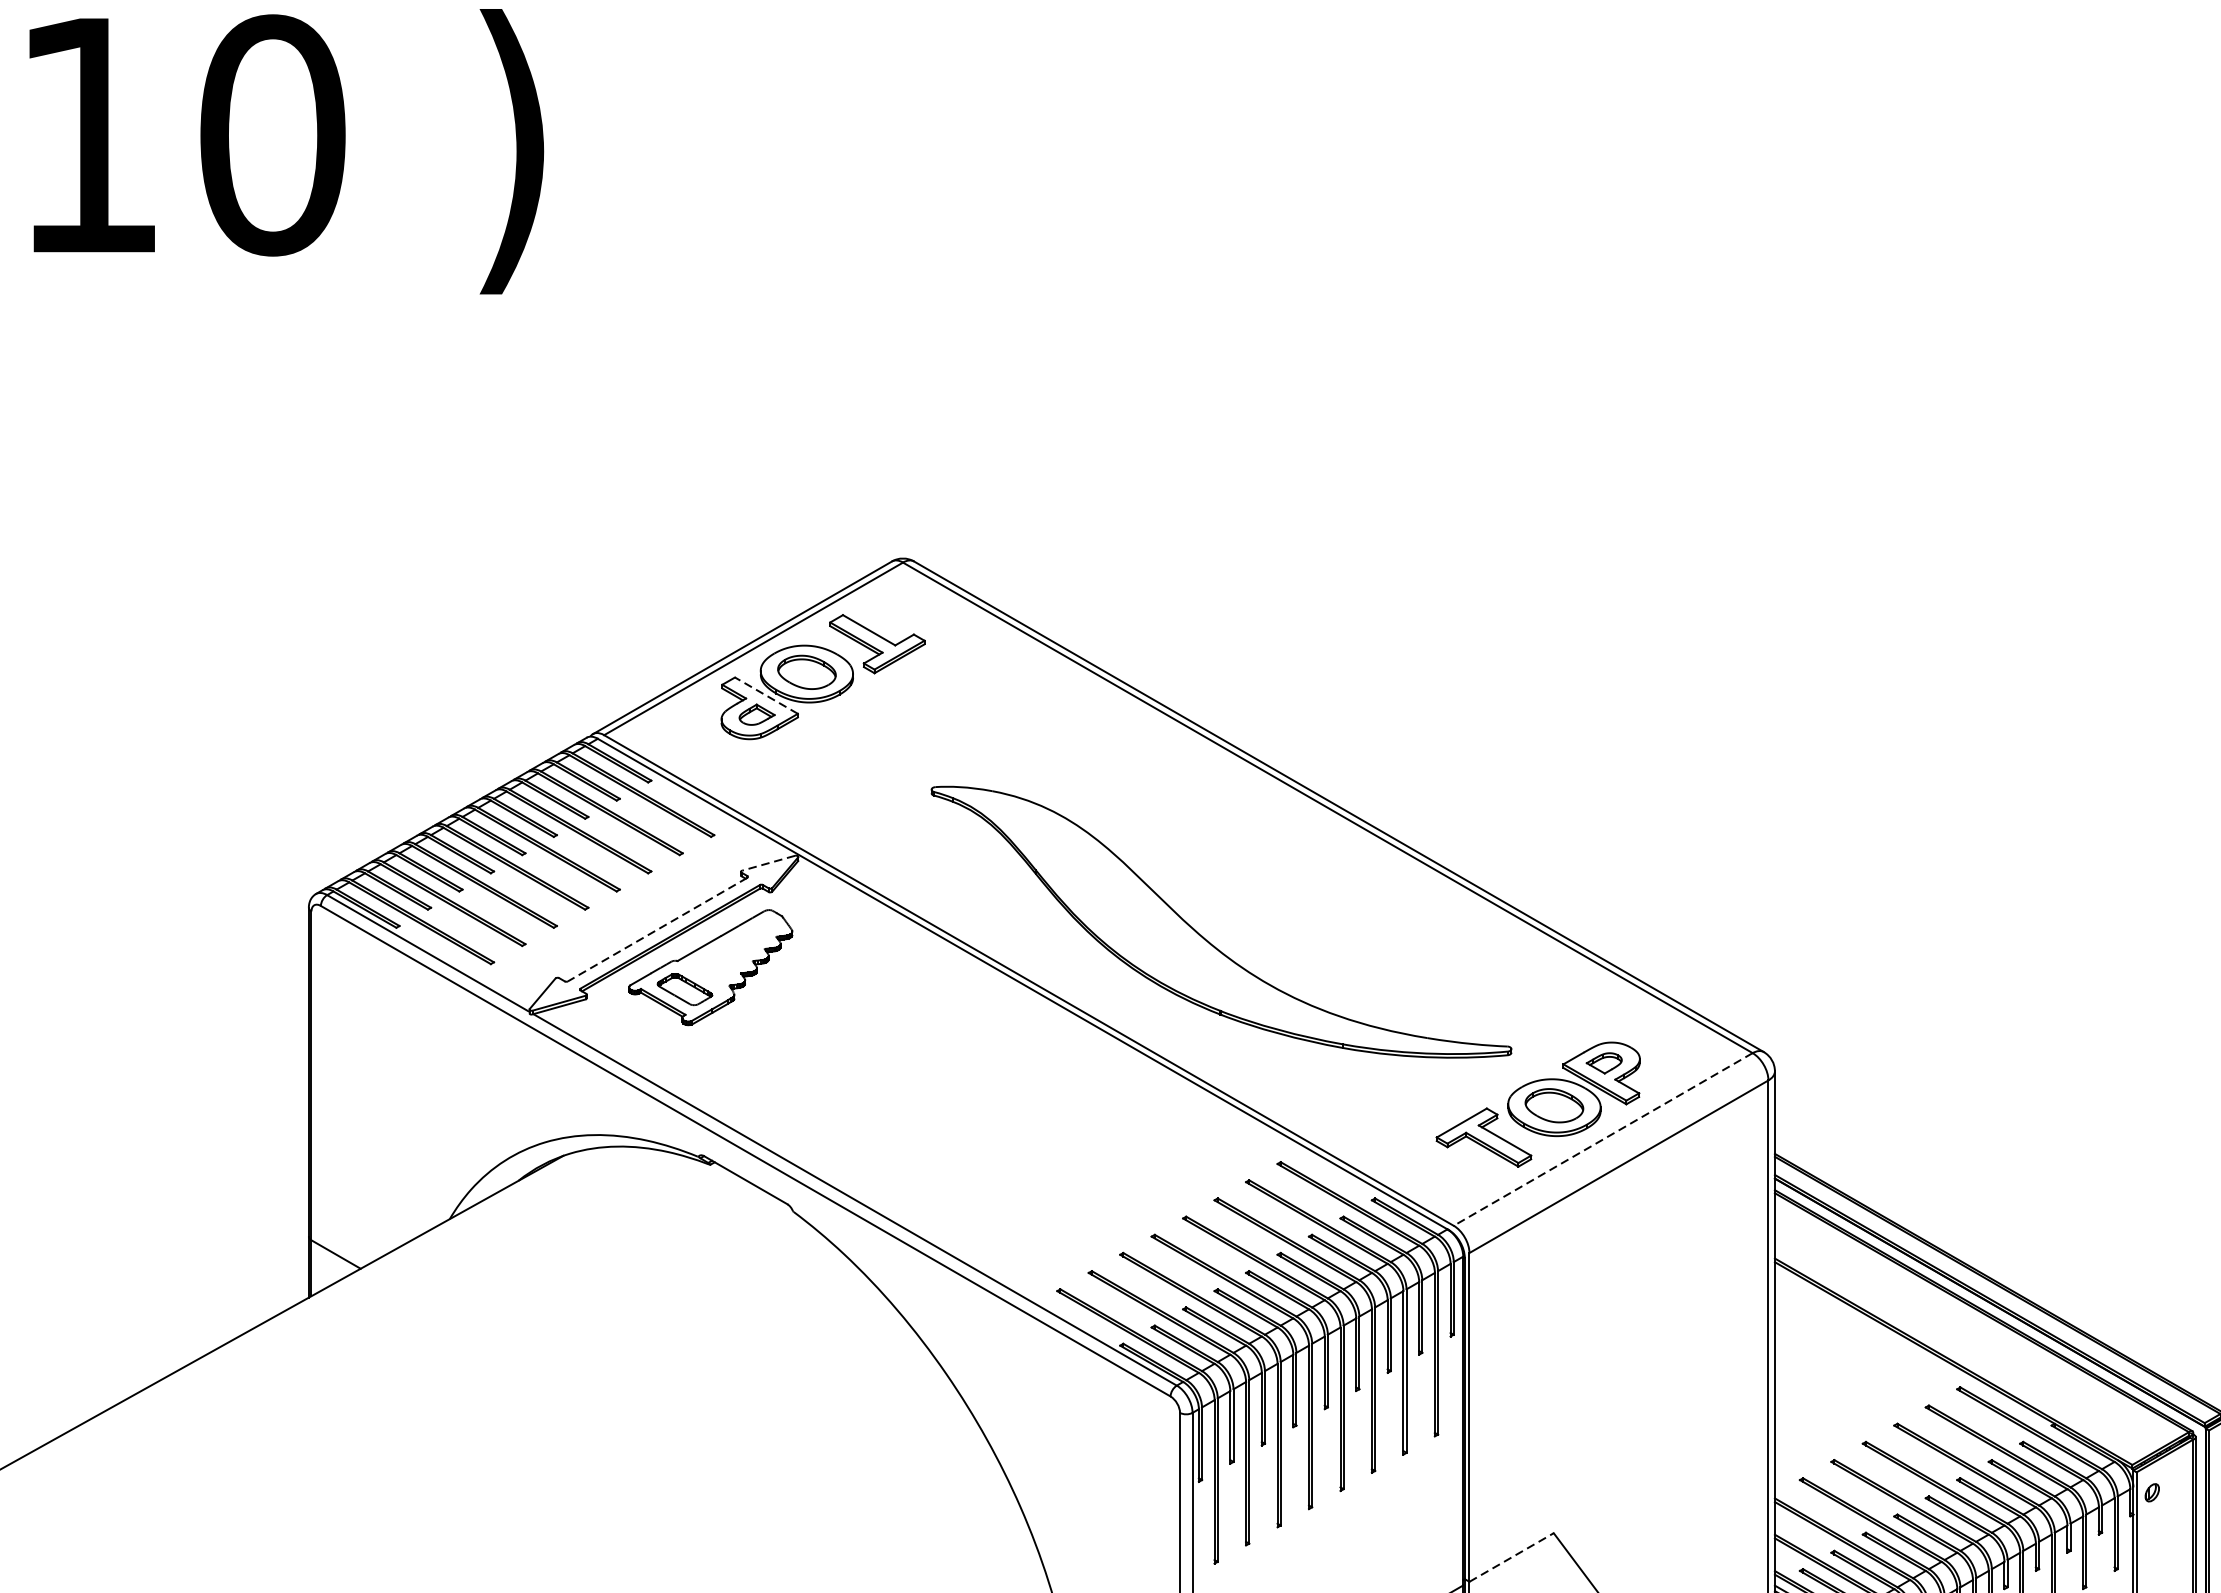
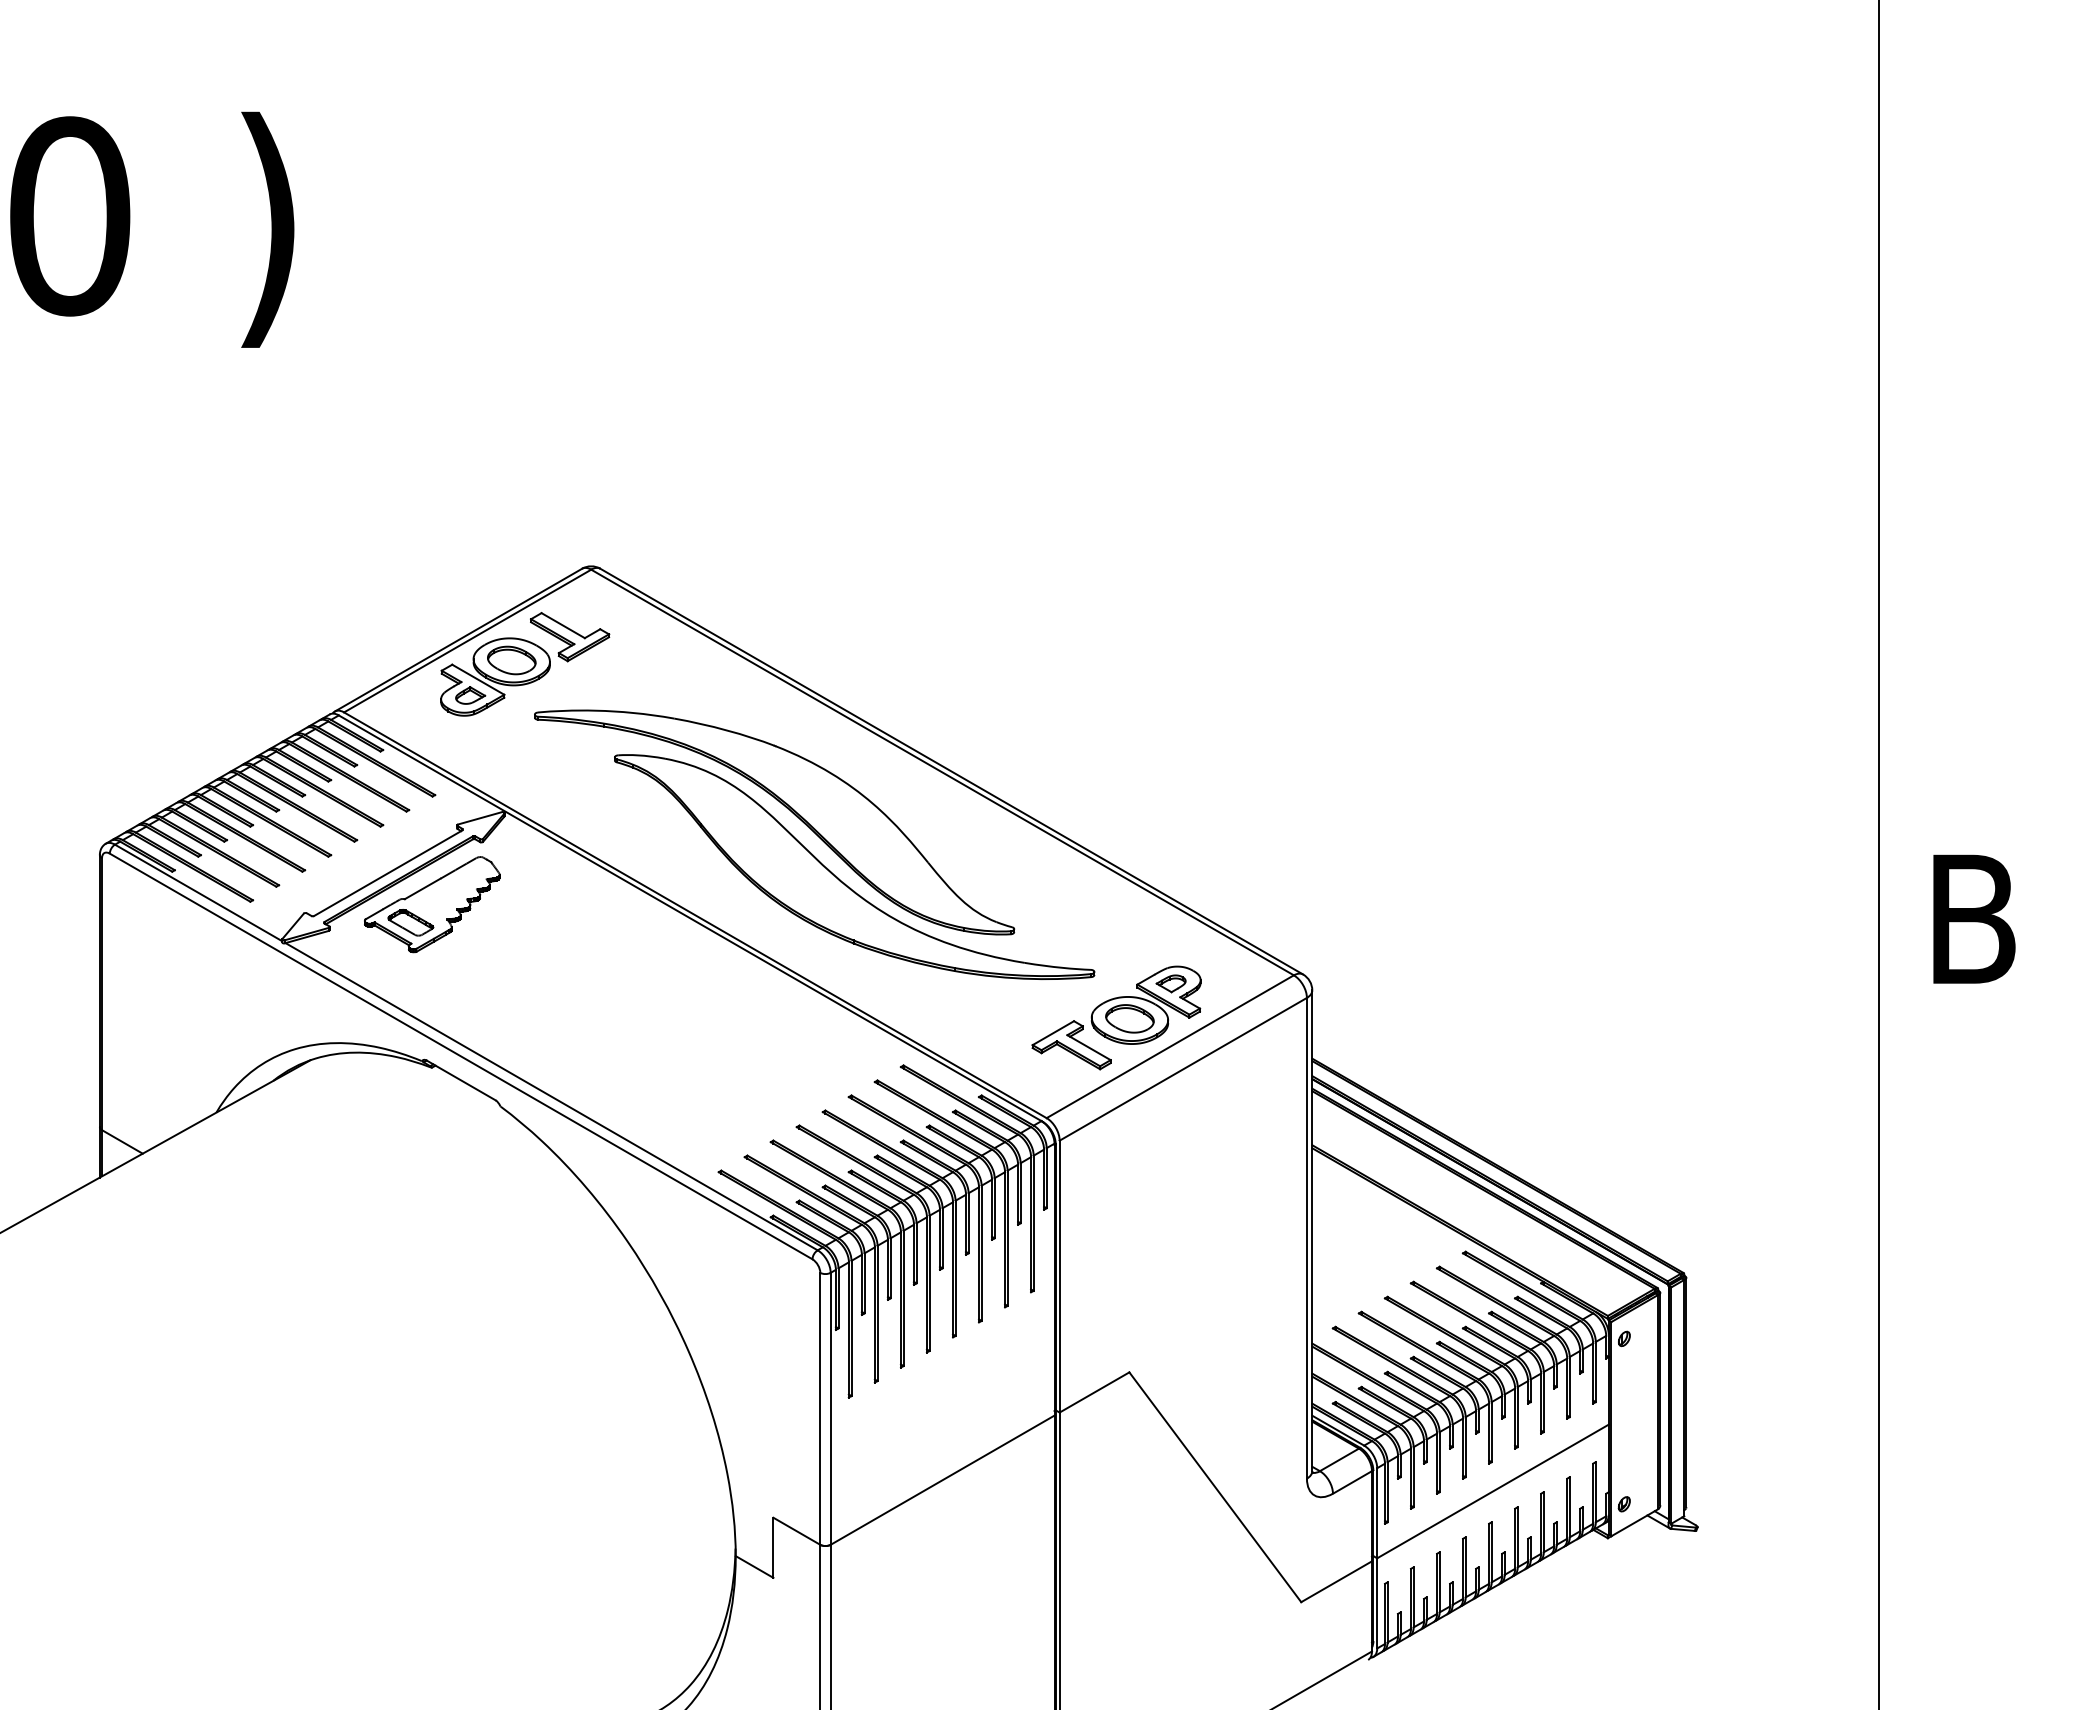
line: (765, 695) -> (477, 679), dashed -> solid
part: (1139, 851) -> (786, 808), added
line: (769, 863) -> (480, 818), dashed -> solid
line: (657, 929) -> (388, 873), dashed -> solid
line: (1603, 1139) -> (1170, 1046), dashed -> solid
line: (1511, 1557) -> (1094, 1392), dashed -> solid

